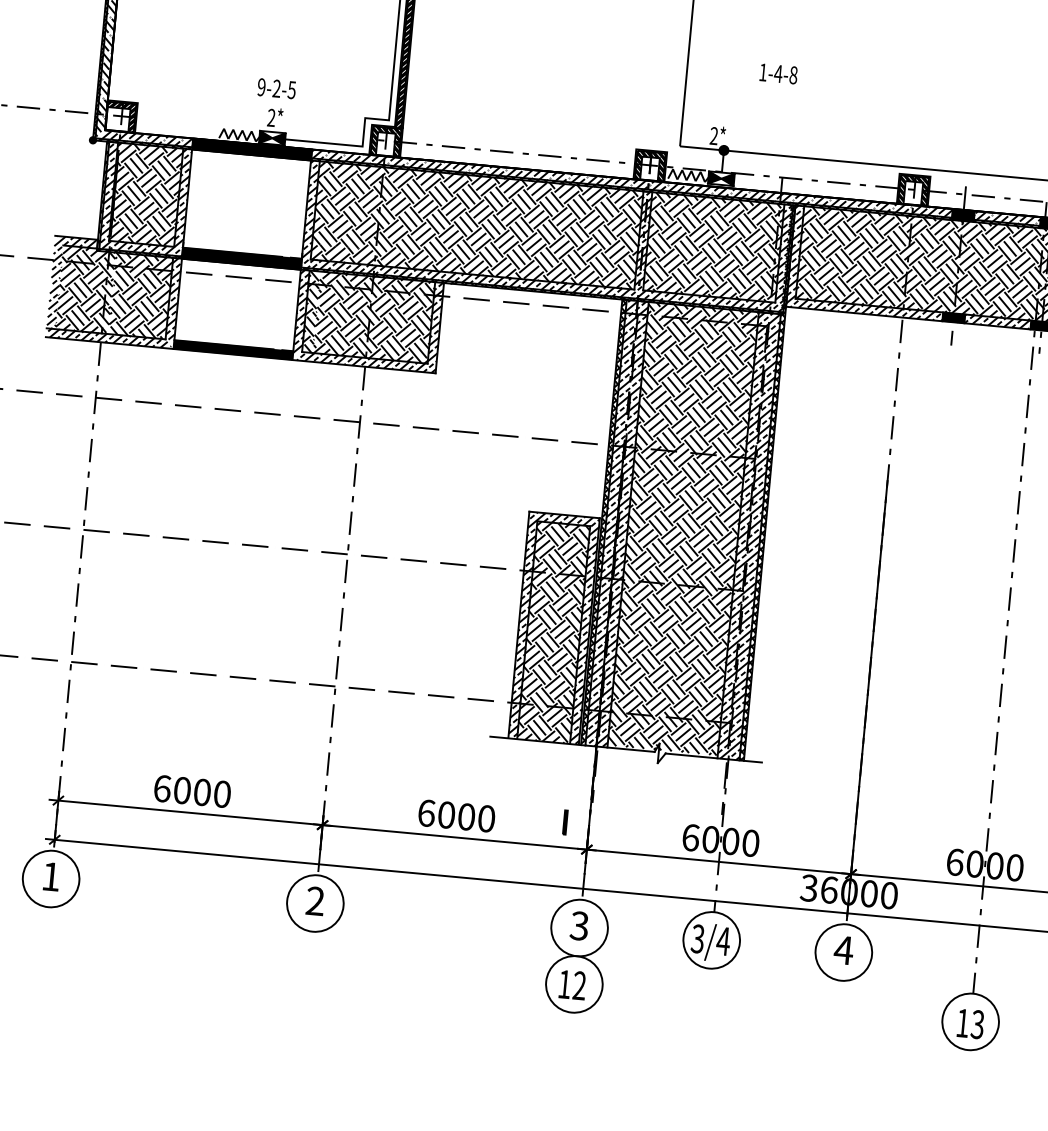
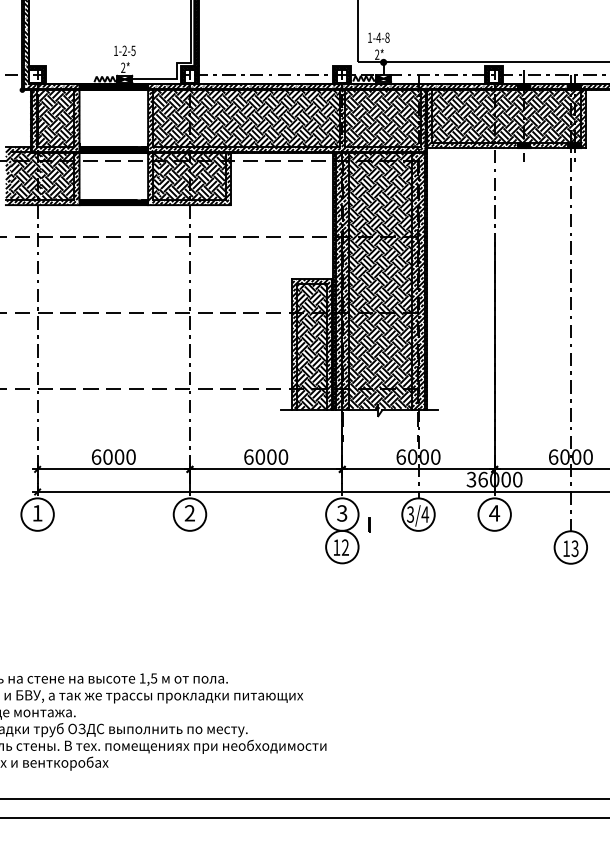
text: (778, 73) -> (378, 37), moved
text: (260, 86) -> (115, 50), 9-2-5 -> 1-2-5
line: (565, 821) -> (369, 524), moved

